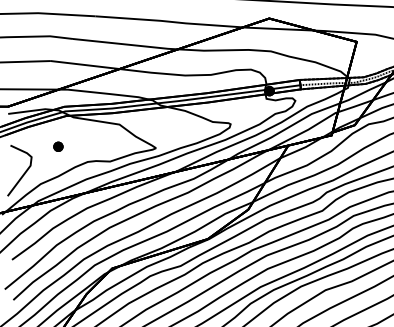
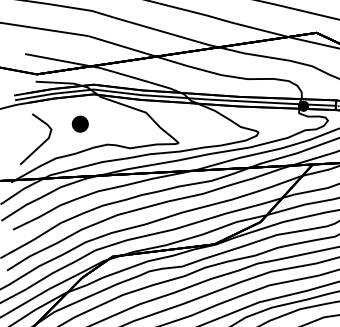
part: (58, 146) -> (80, 123), size x1.6

